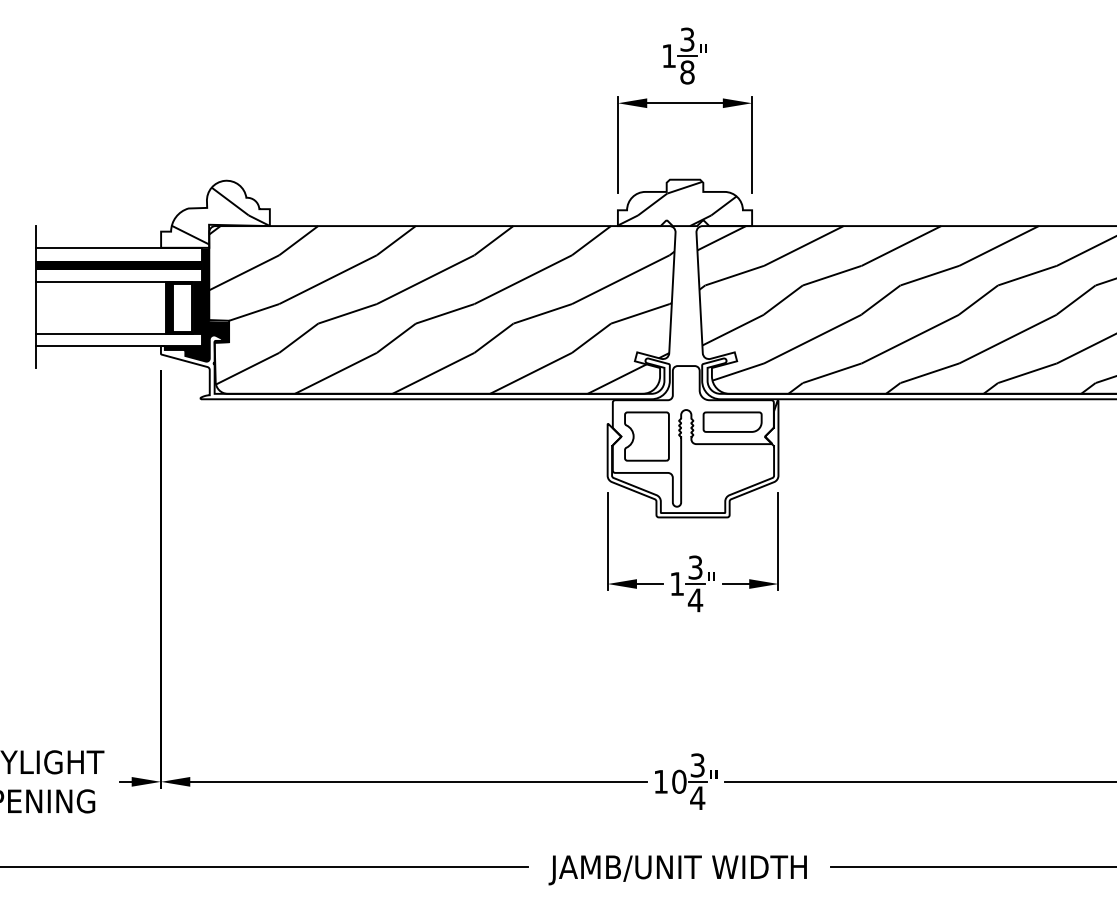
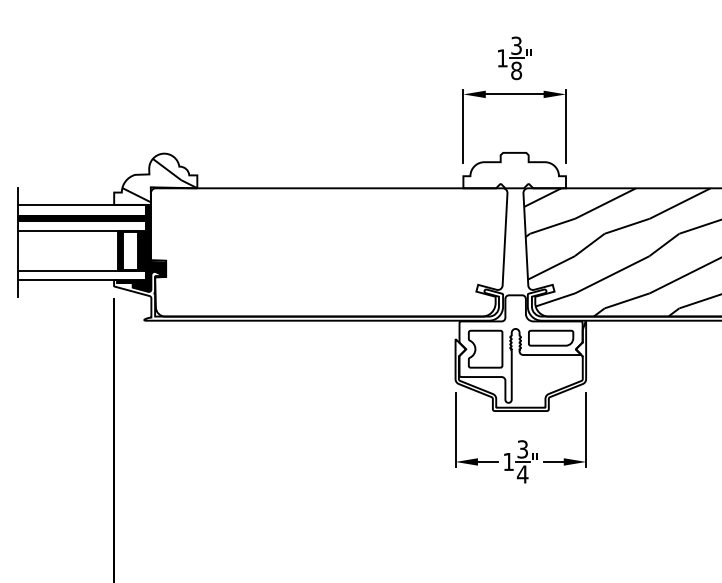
hatch: (676, 203) -> (508, 171), removed
hatch: (441, 309) -> (328, 252), removed

